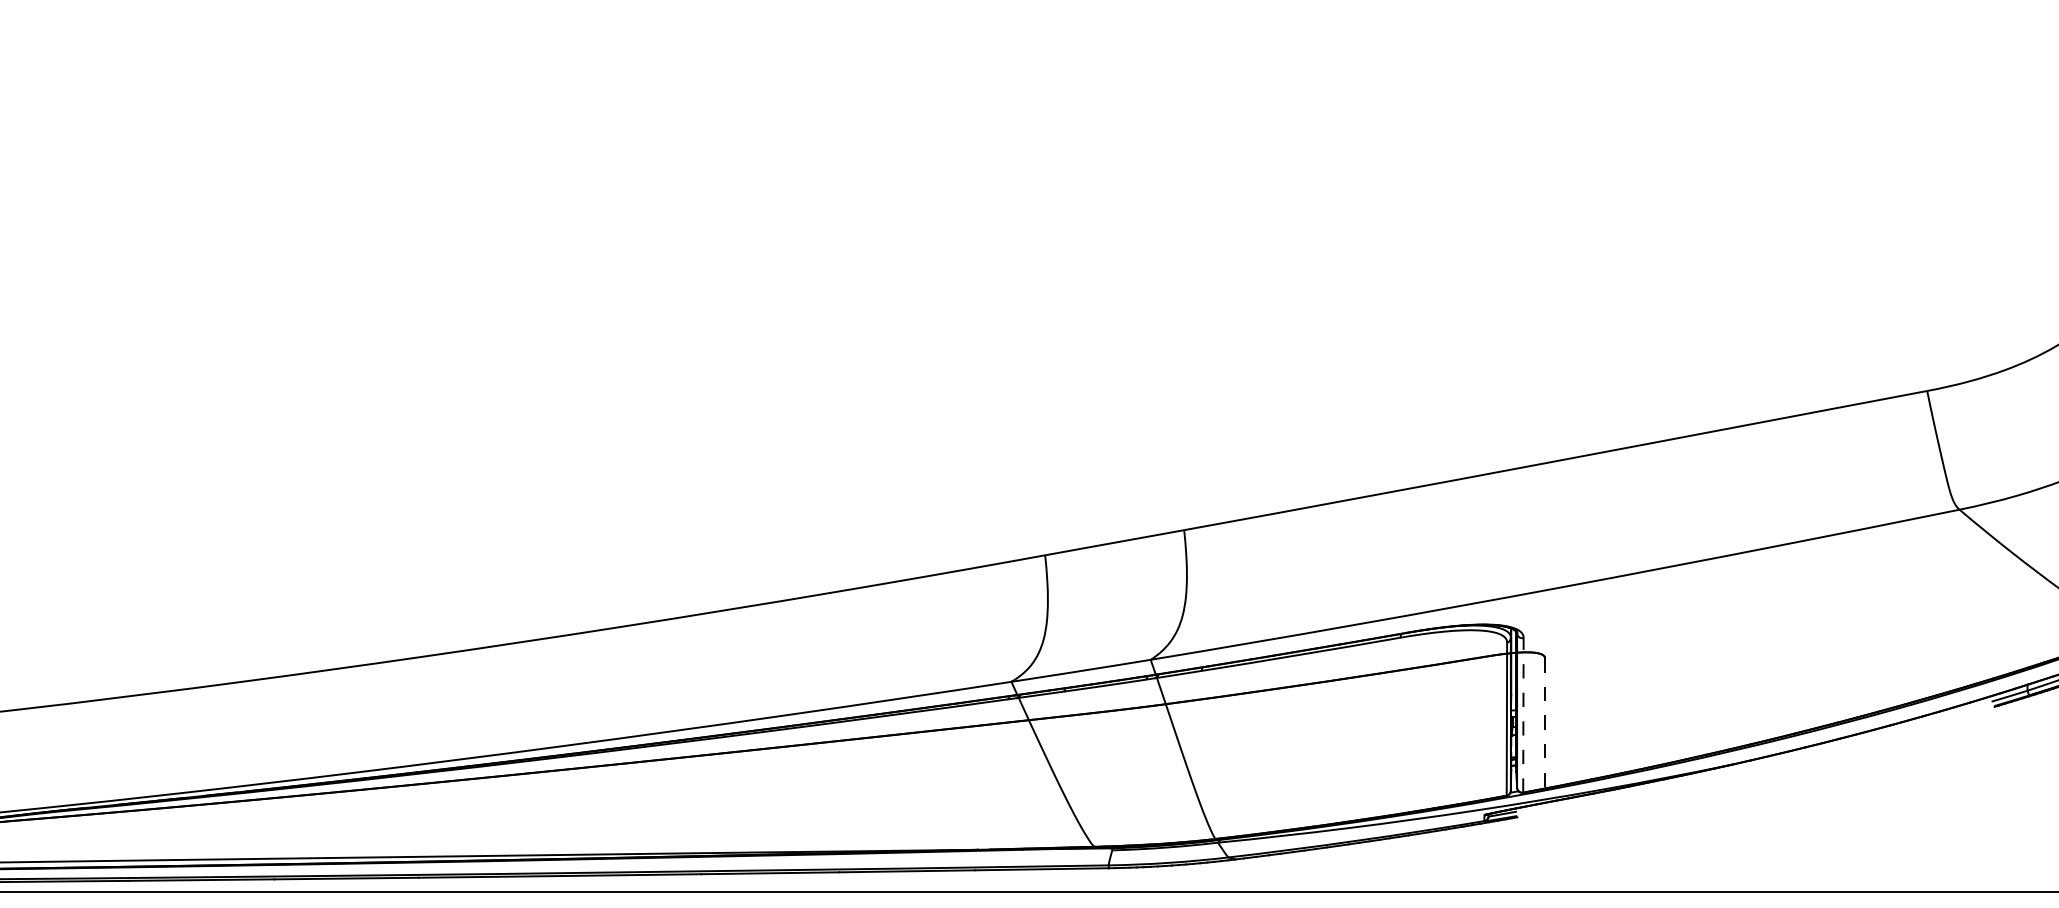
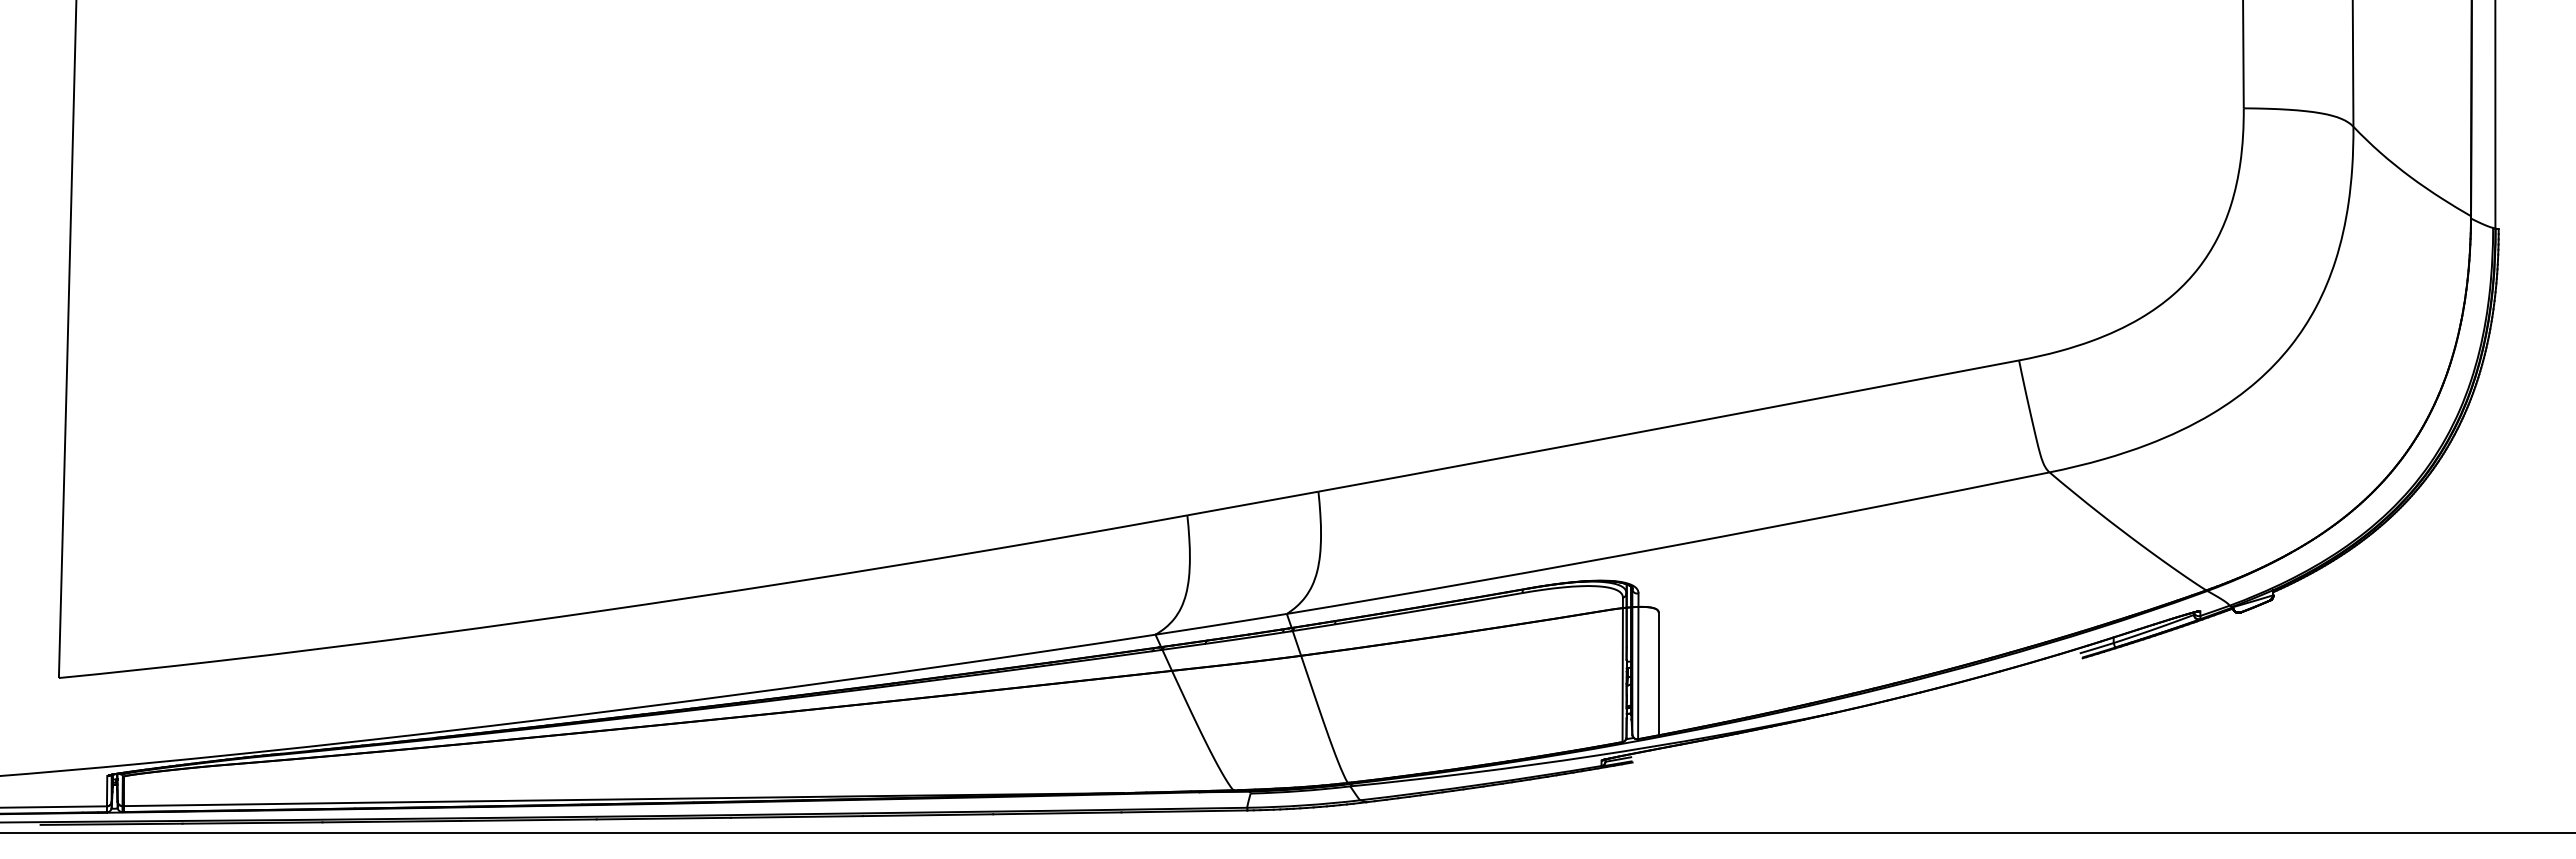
line: (1523, 715) -> (1638, 666), dashed -> solid
line: (1544, 724) -> (1658, 674), dashed -> solid

